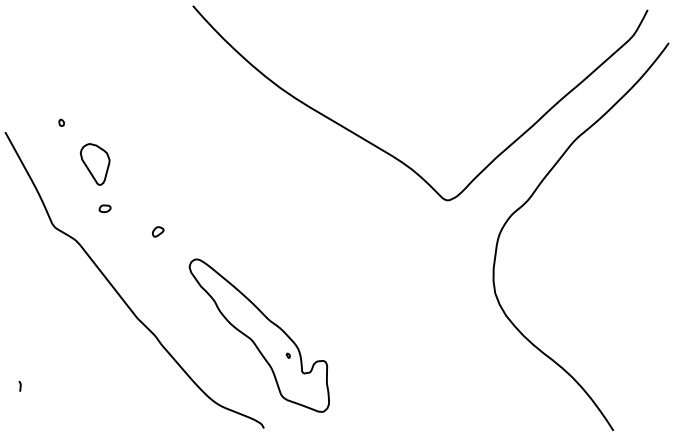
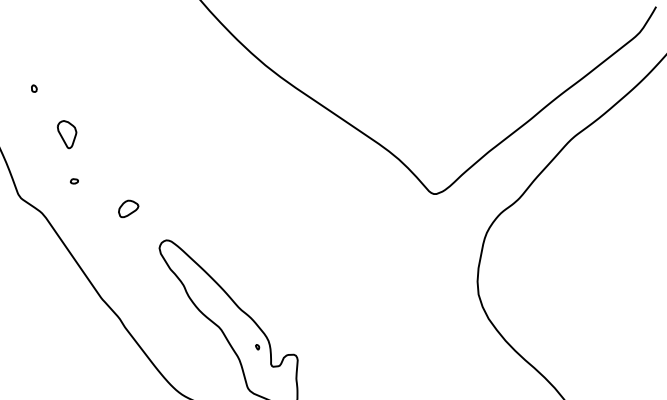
part: (94, 164) -> (66, 134), size x0.62
part: (104, 208) -> (73, 181), size x0.62
part: (158, 231) -> (129, 208), size x1.67

